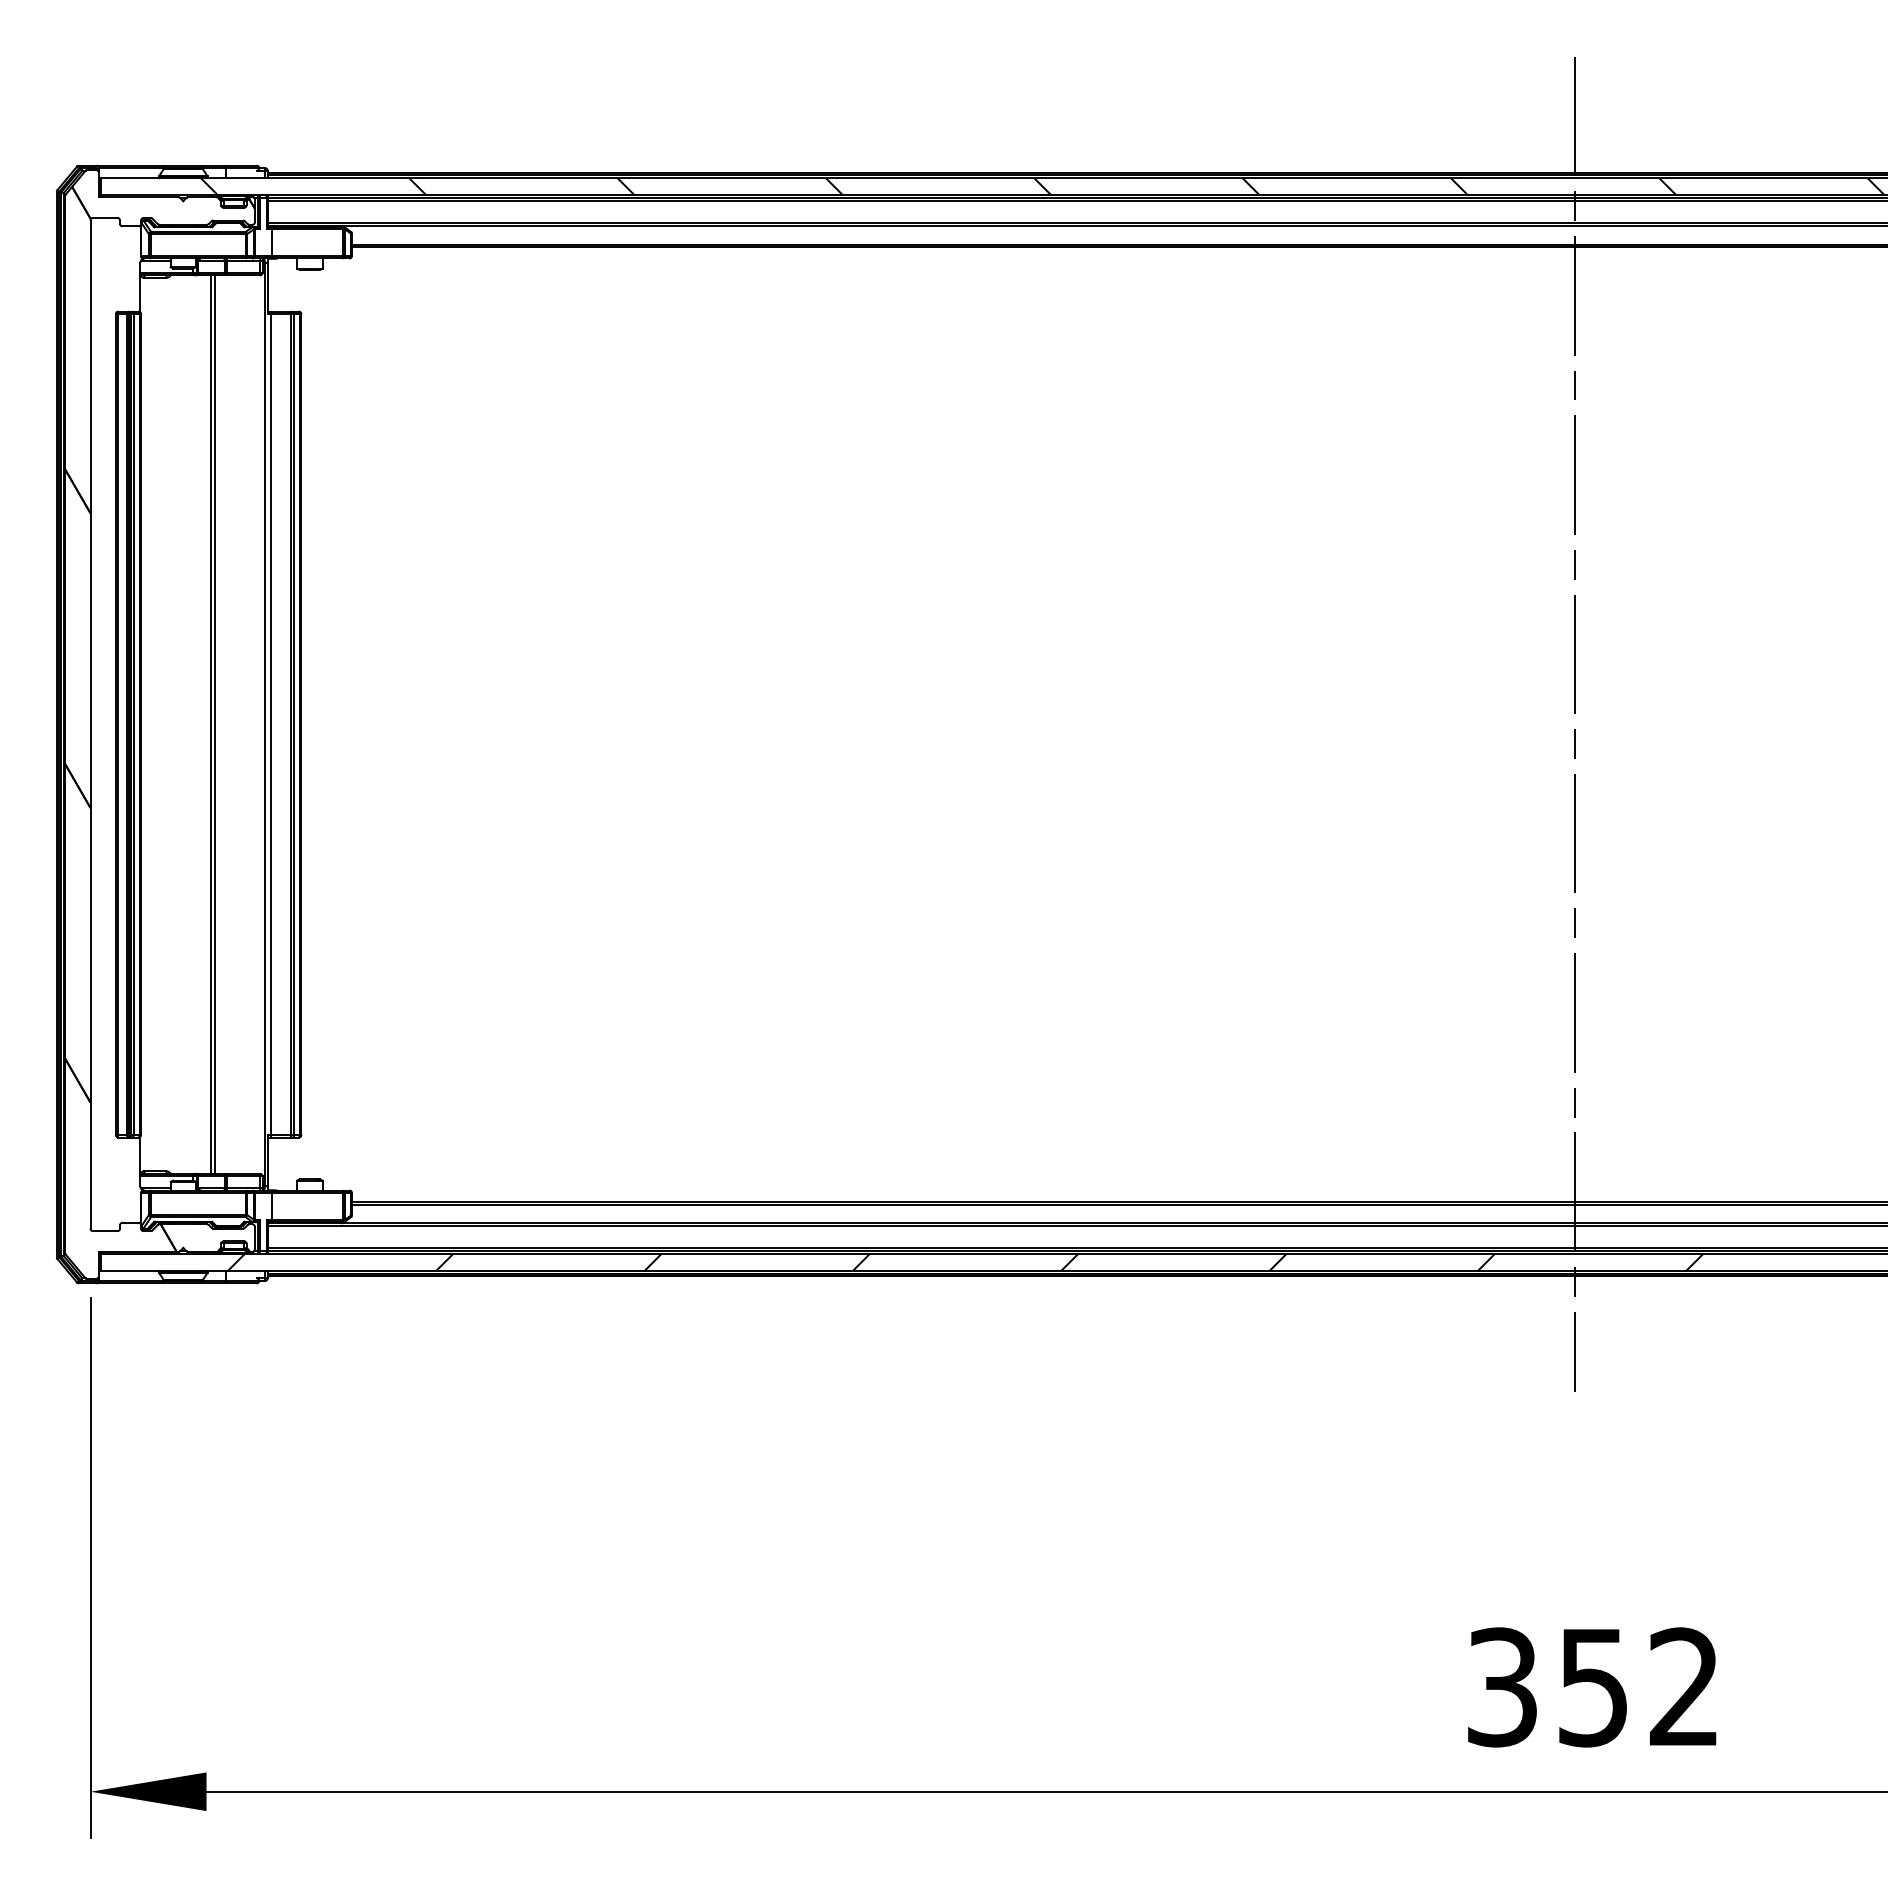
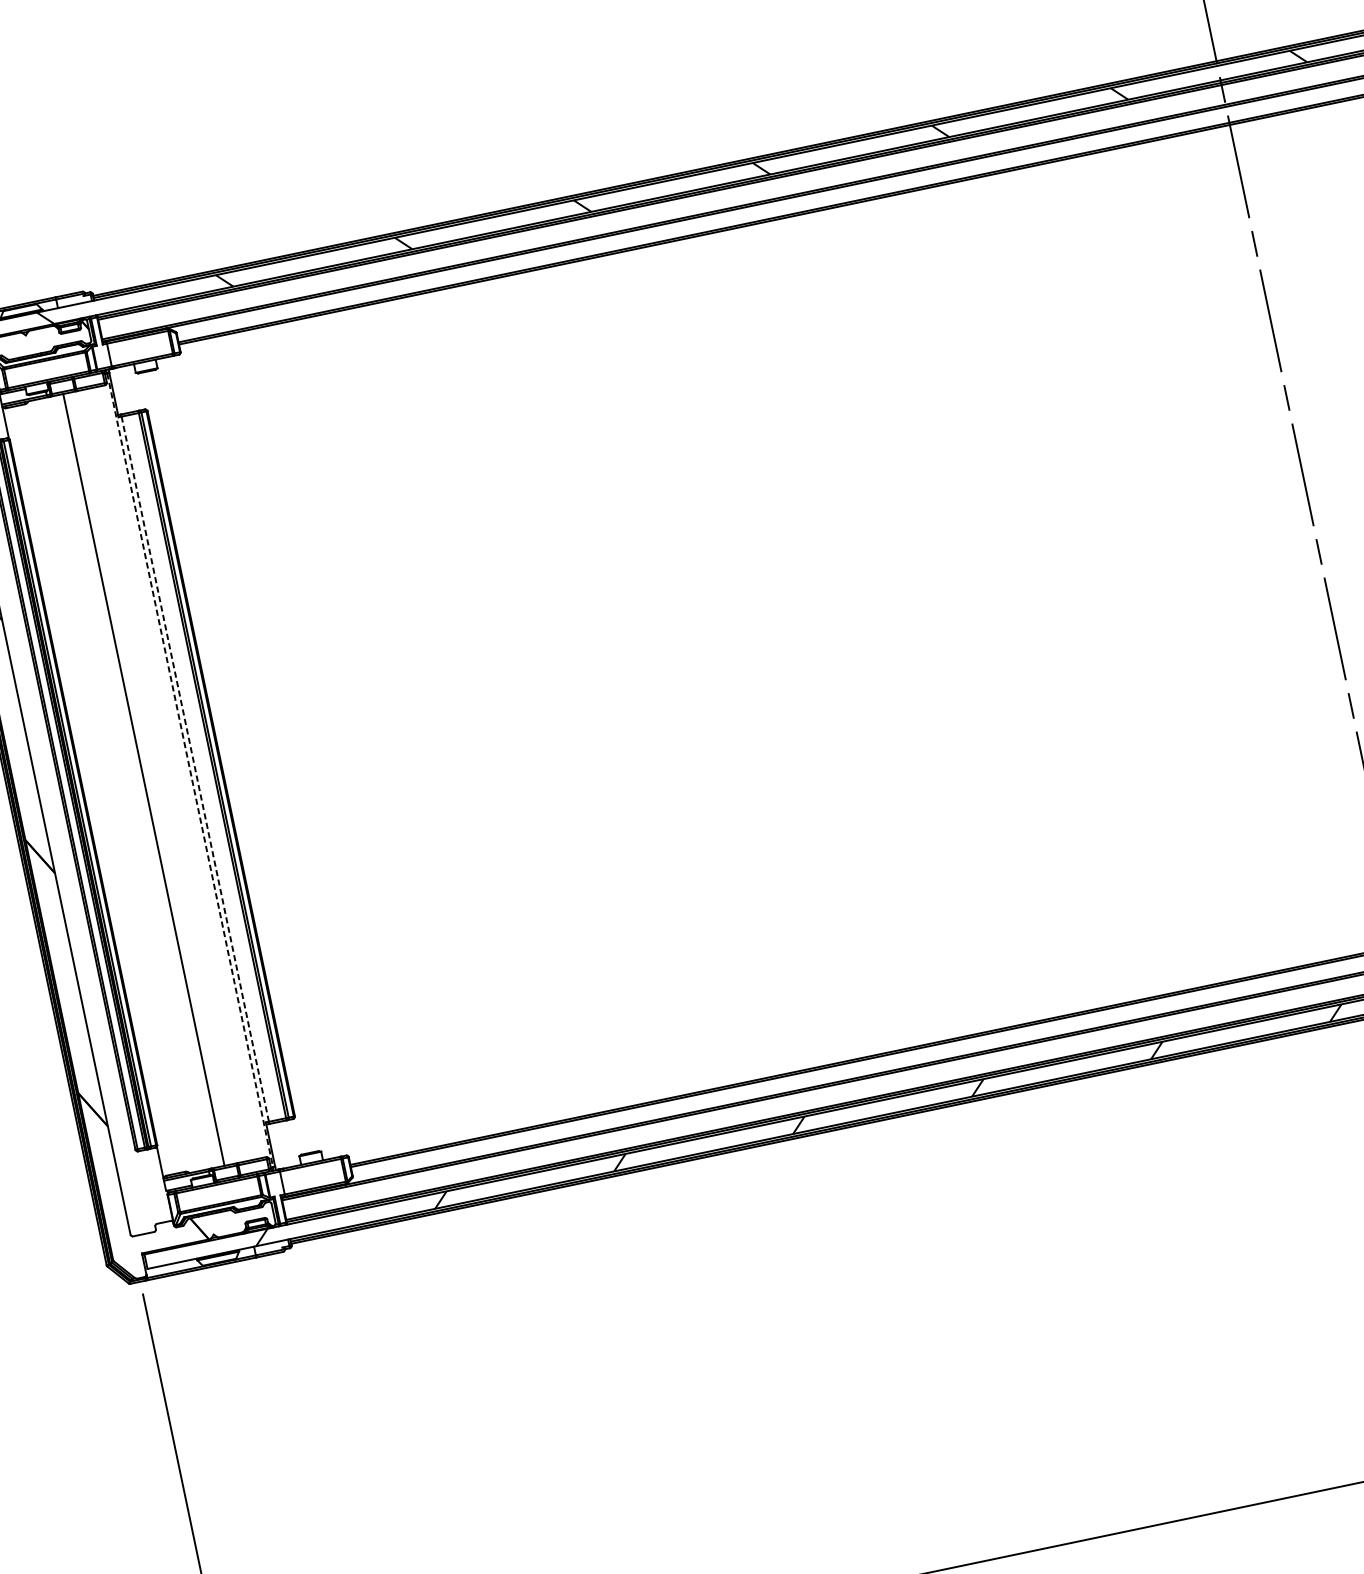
line: (214, 724) -> (146, 779), removed
line: (265, 724) -> (190, 770), solid -> dashed
line: (271, 724) -> (195, 769), solid -> dashed

